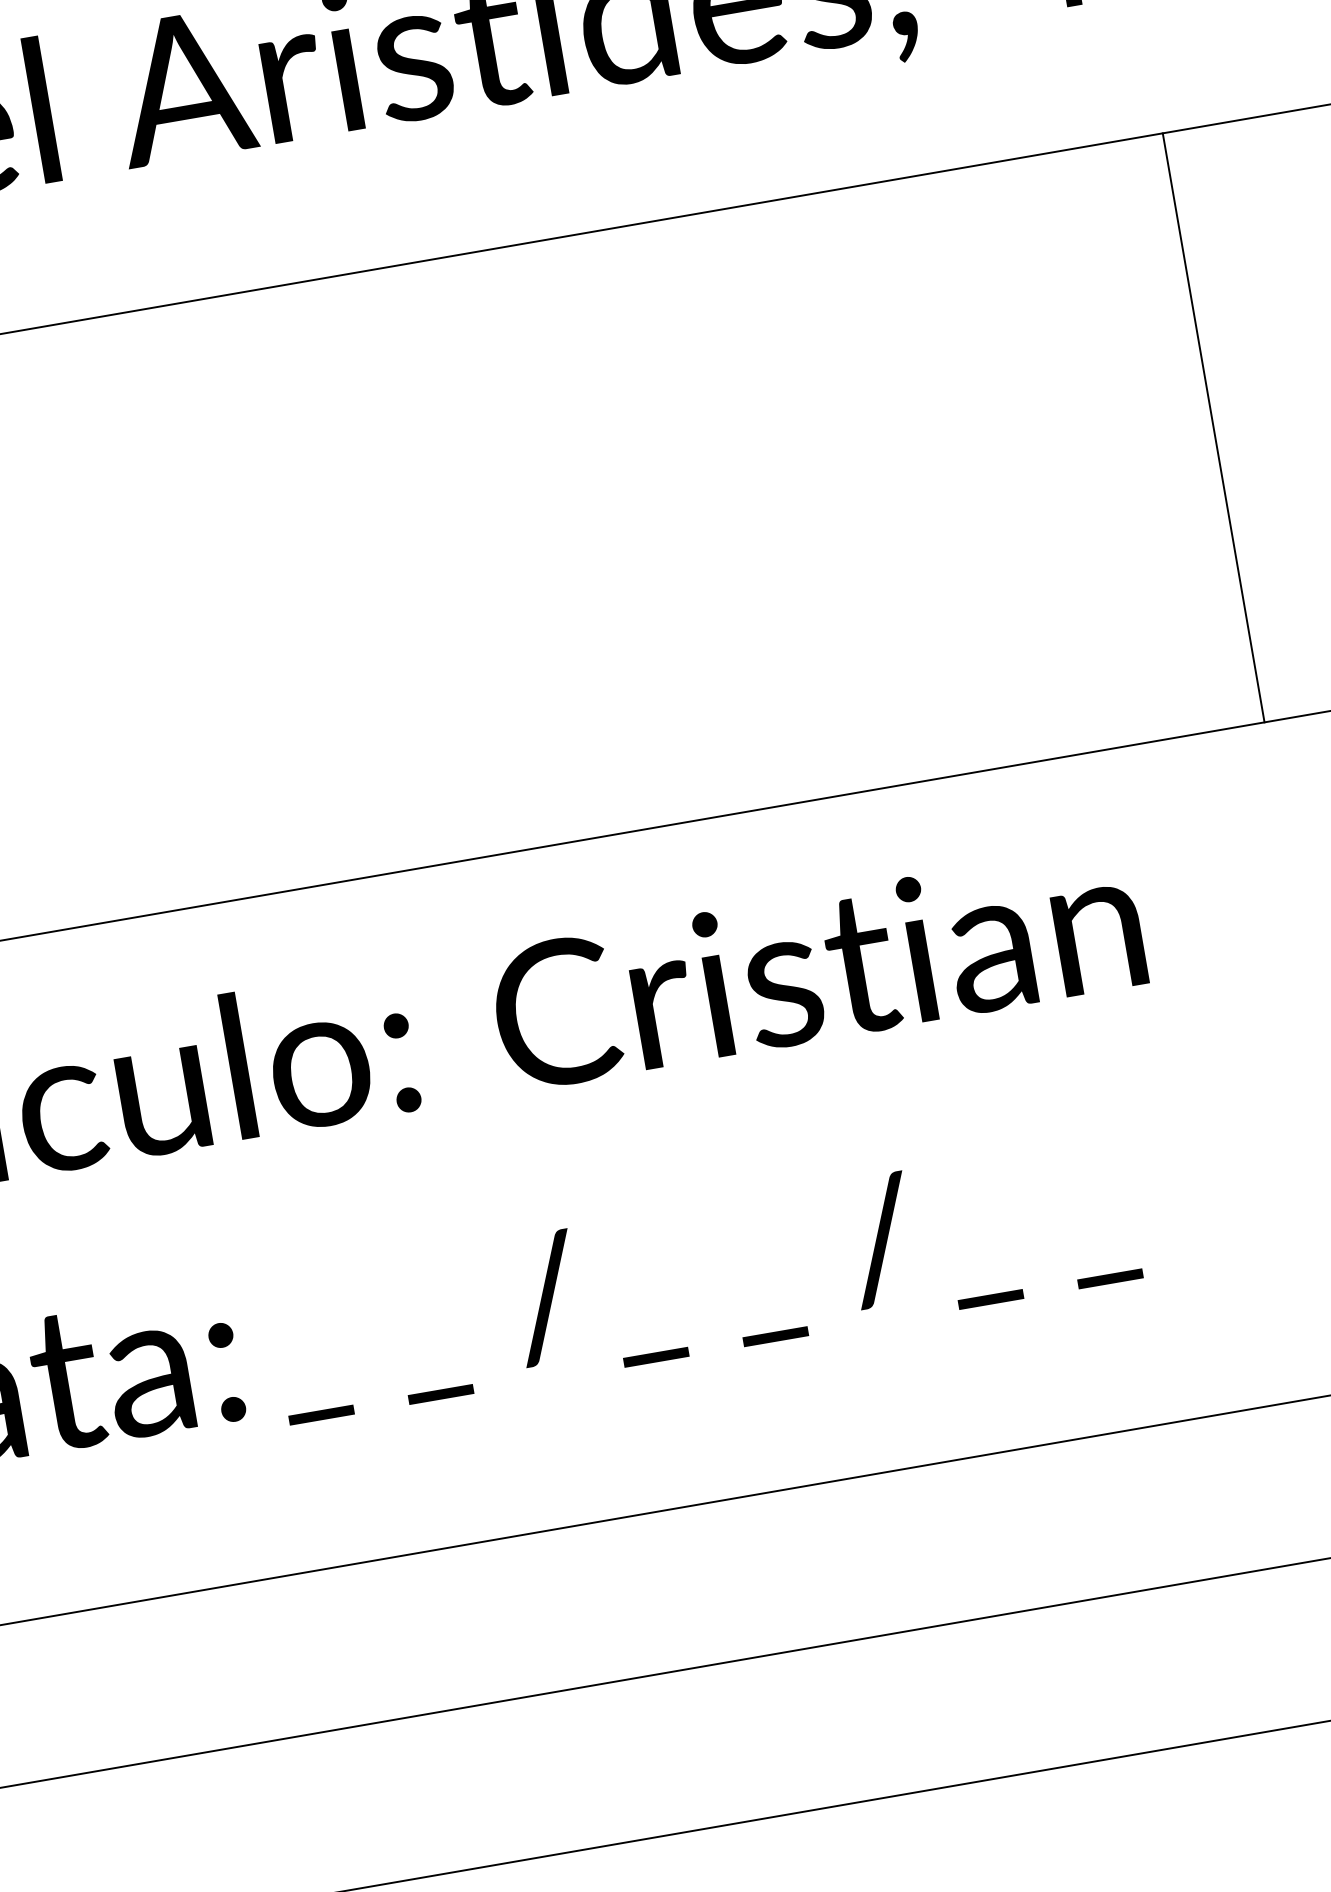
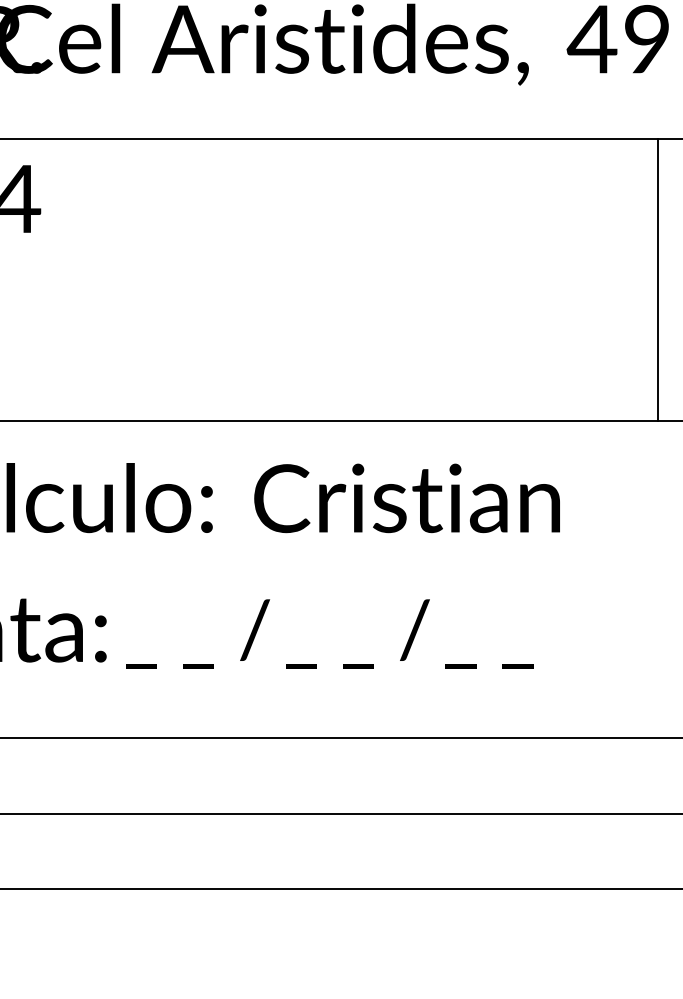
line: (1214, 426) -> (658, 279), moved

